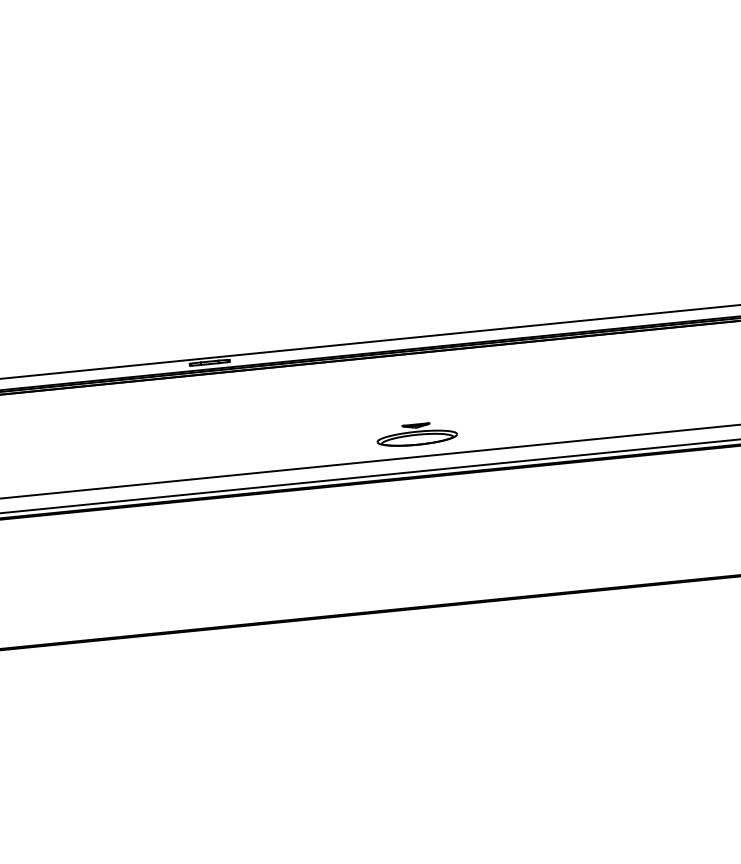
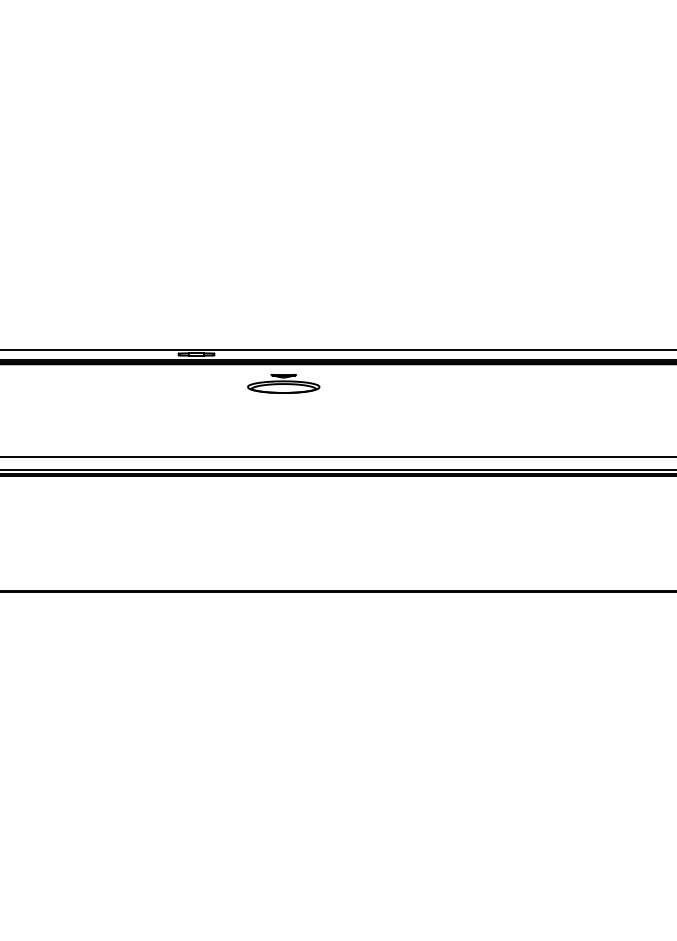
part: (416, 434) -> (283, 383), moved

